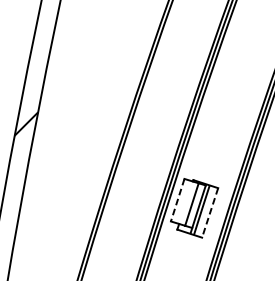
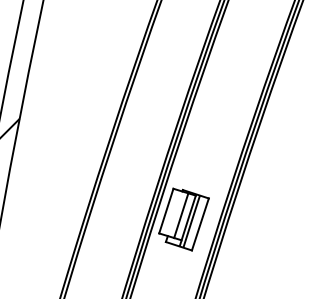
line: (177, 200) -> (166, 211), dashed -> solid
line: (210, 212) -> (200, 224), dashed -> solid

